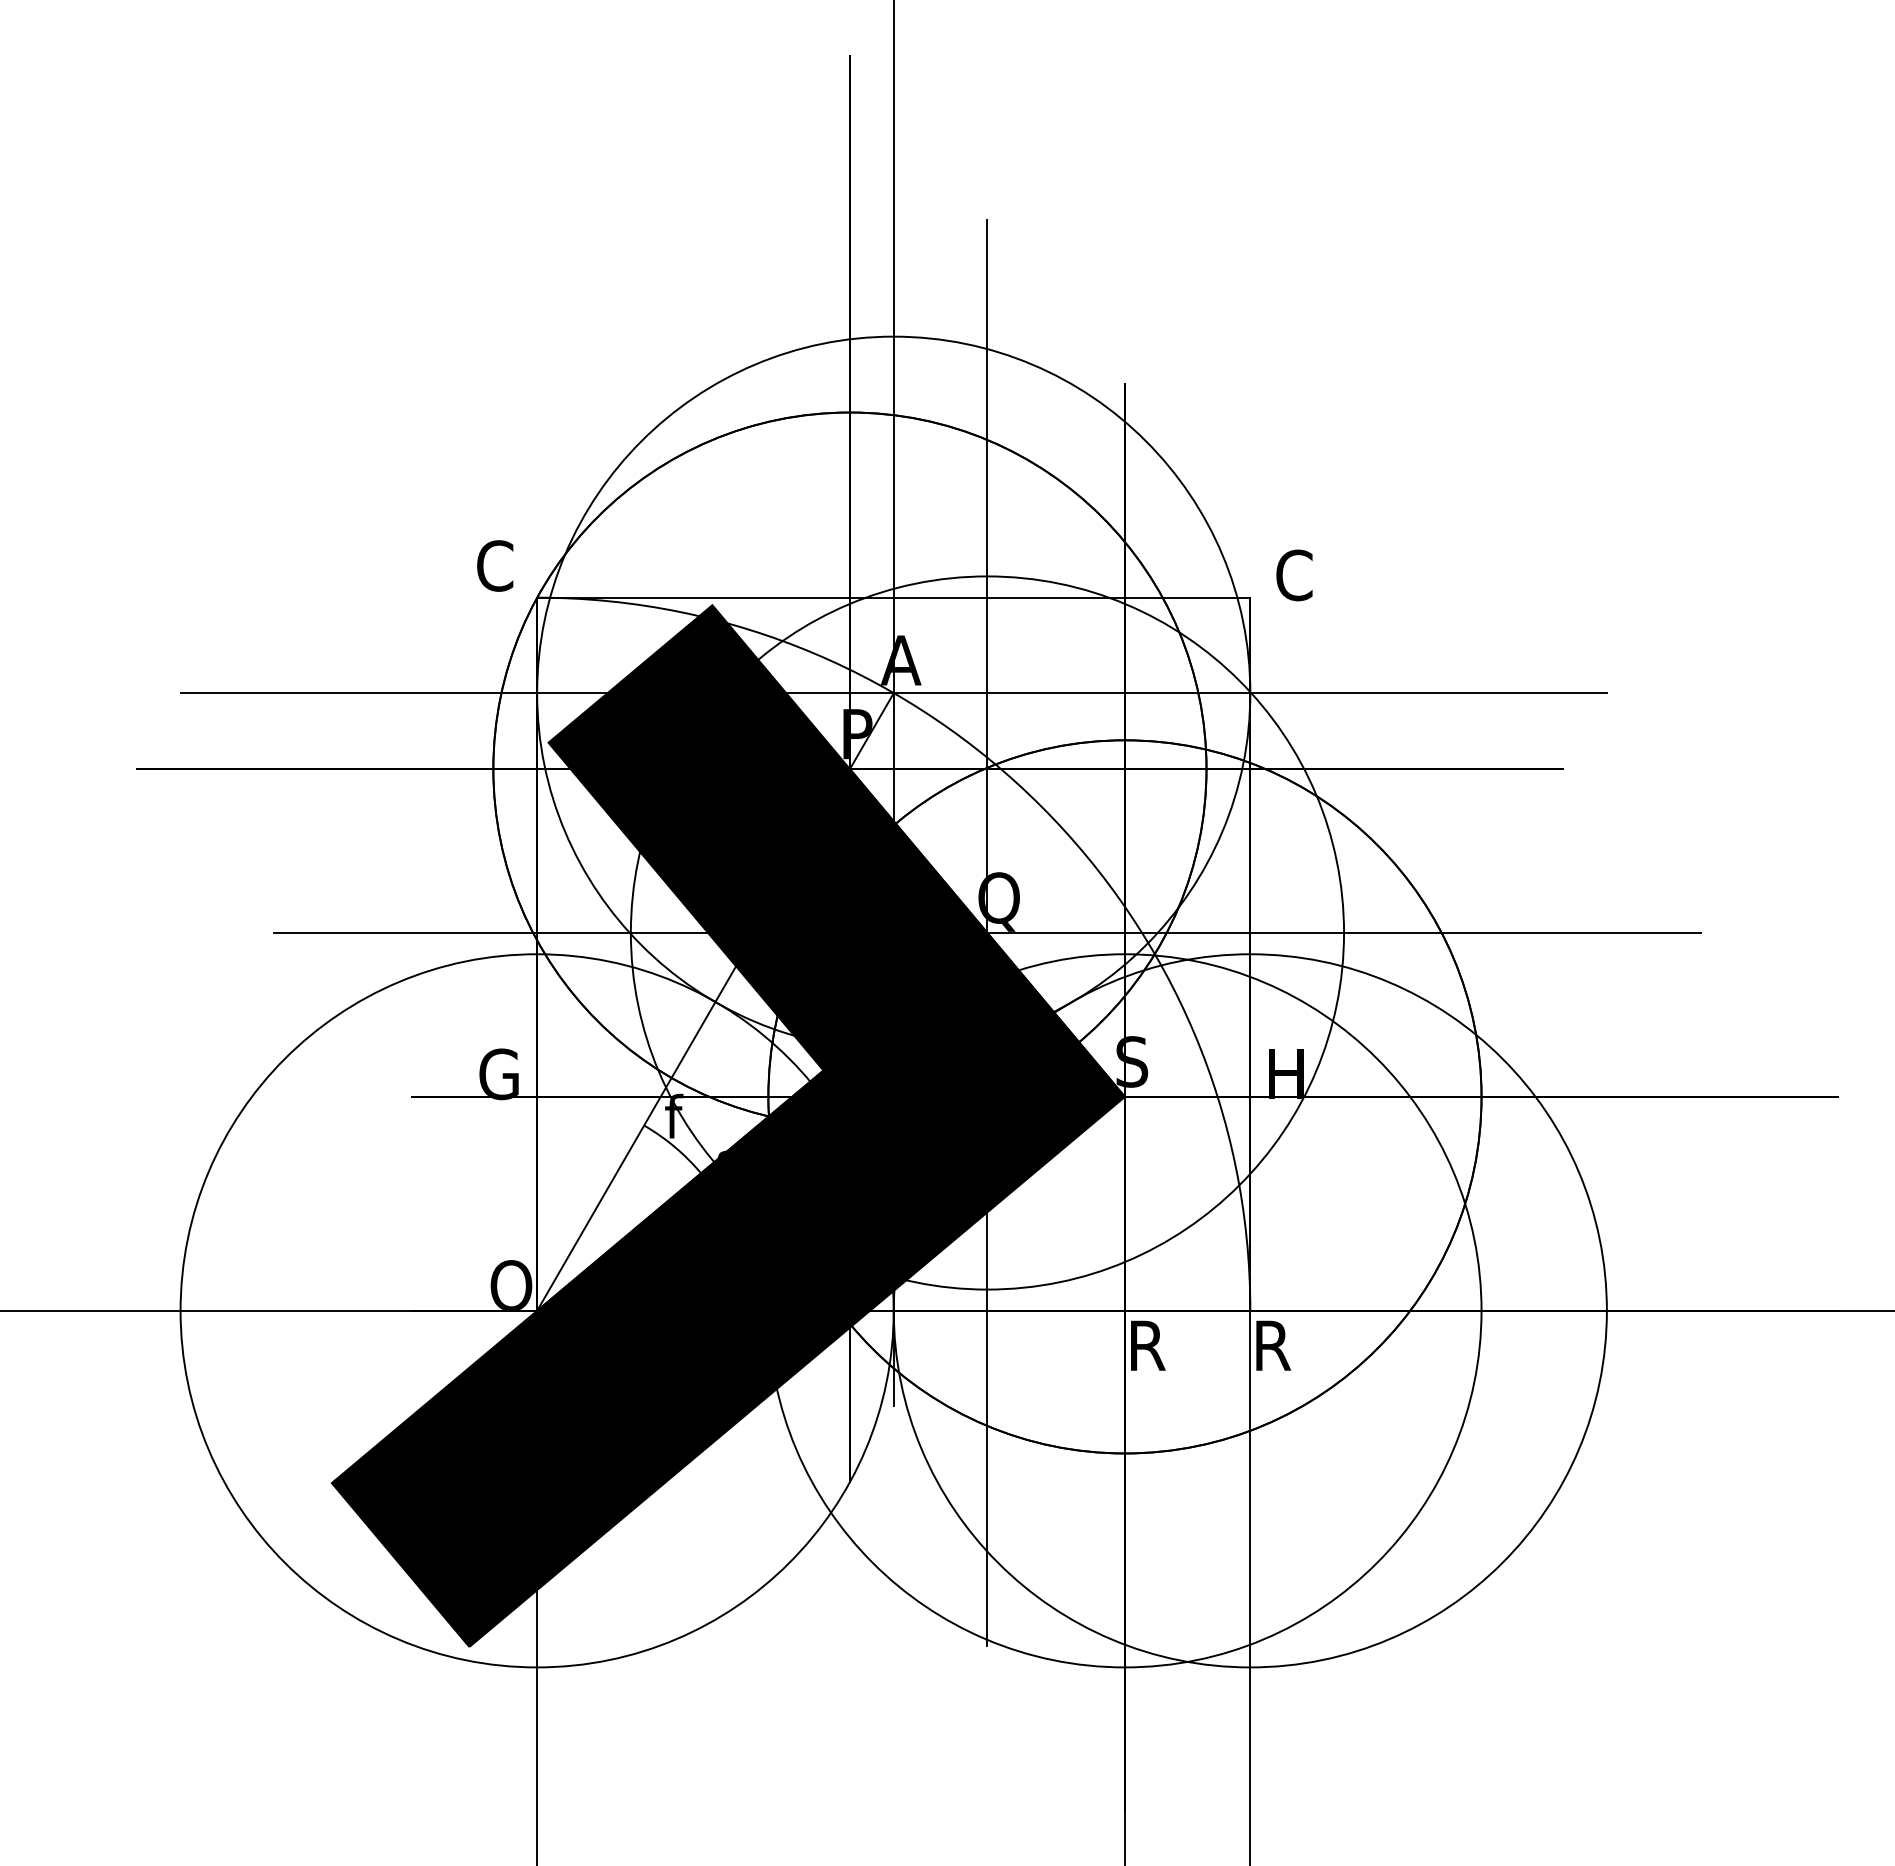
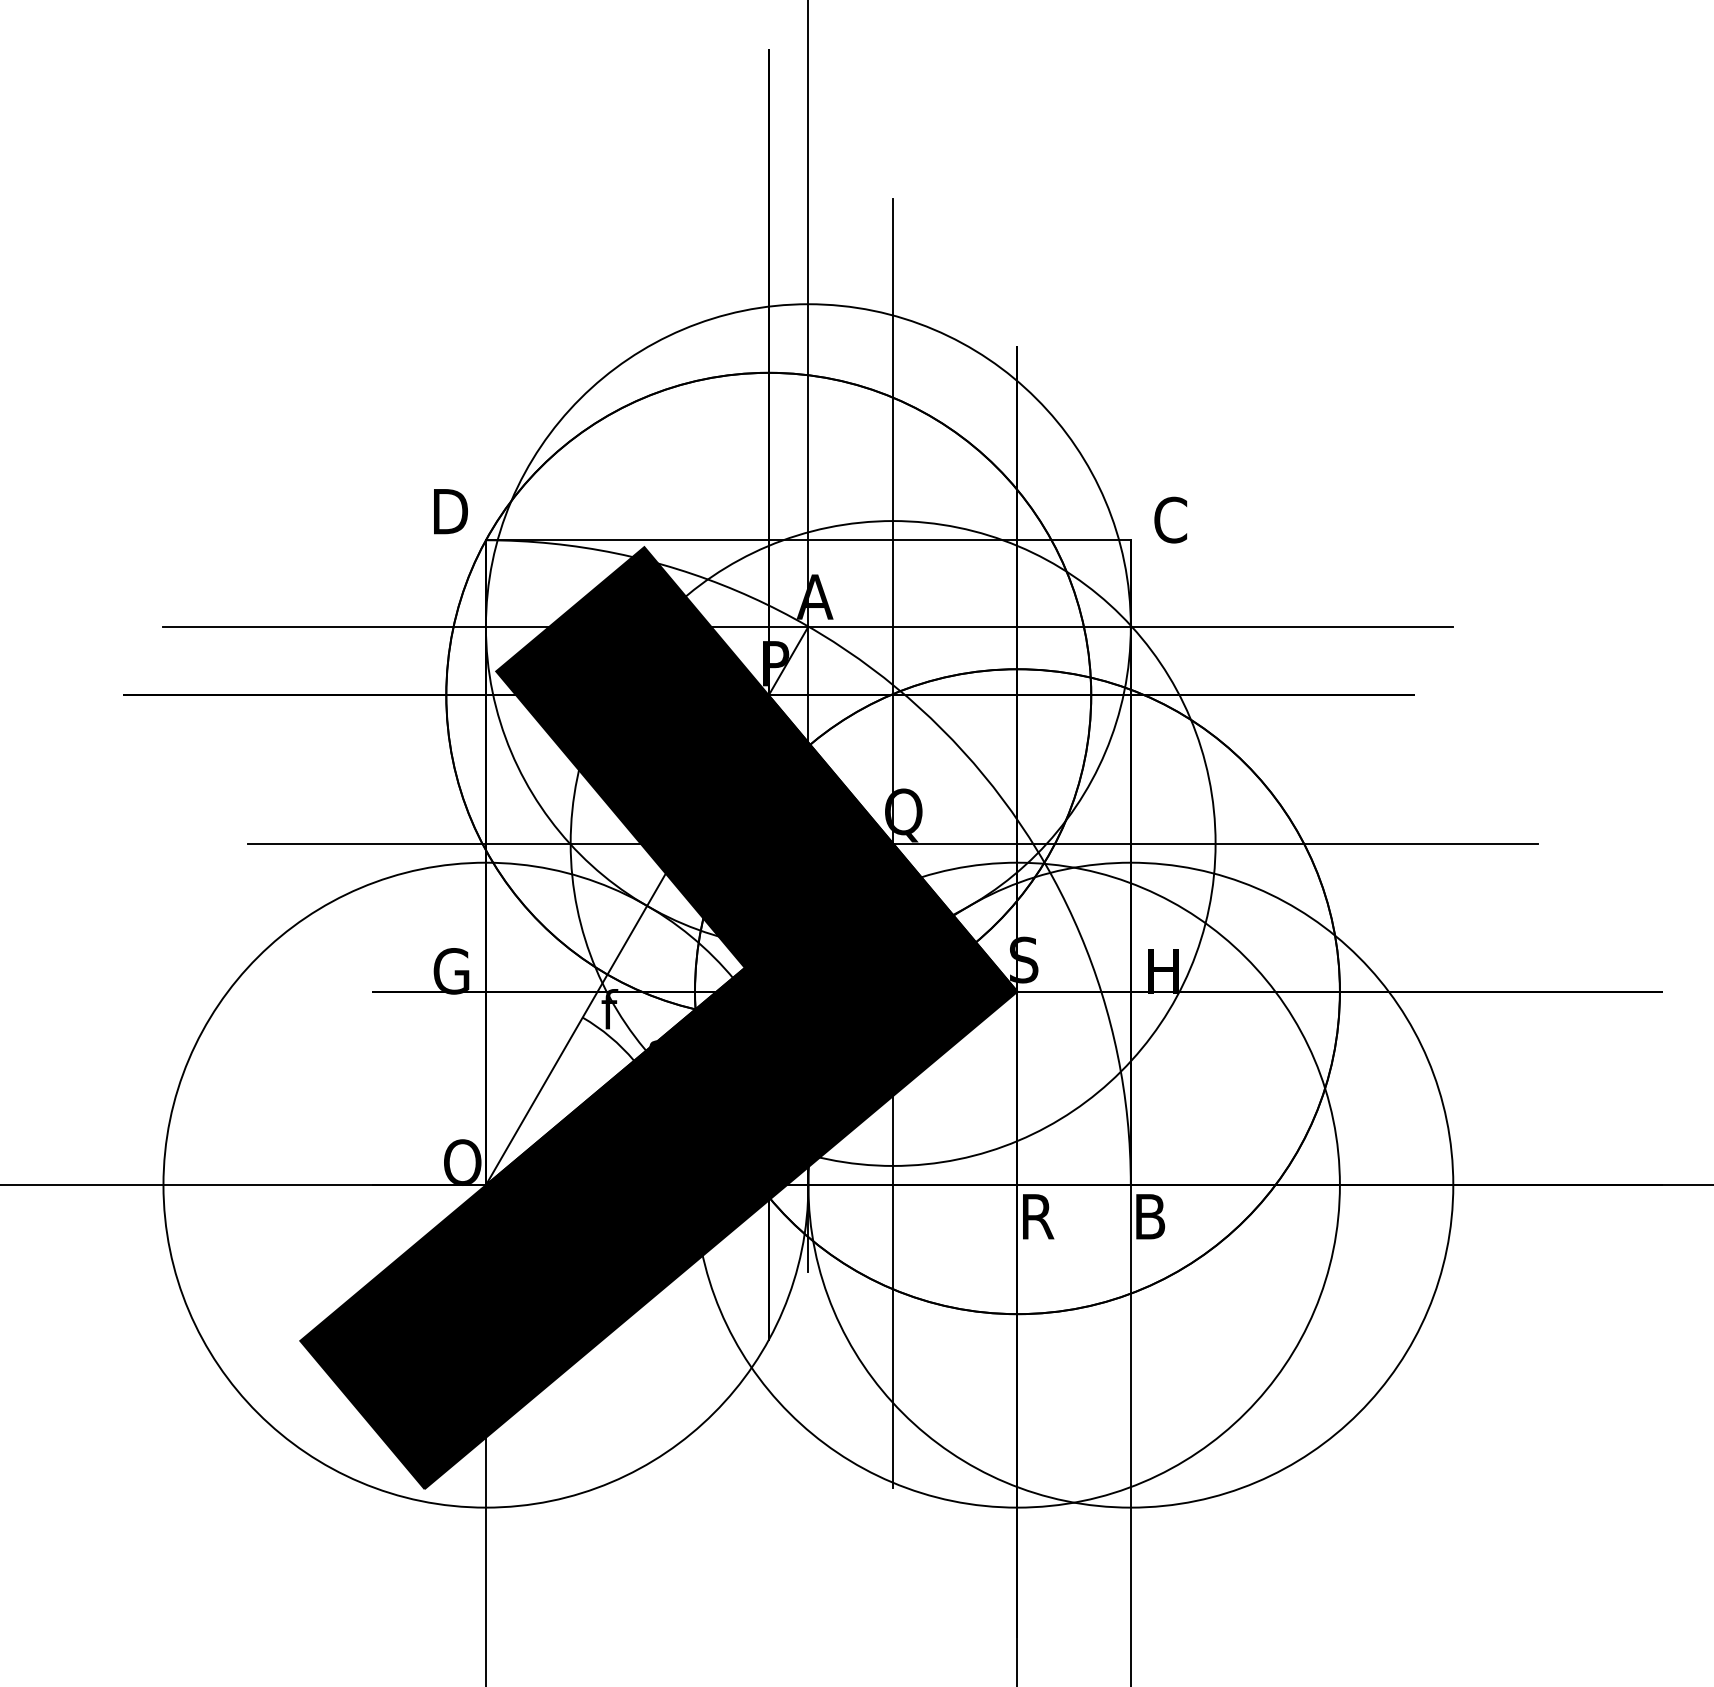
text: (497, 565) -> (450, 511), C -> D
text: (1276, 1345) -> (1154, 1216), R -> B

